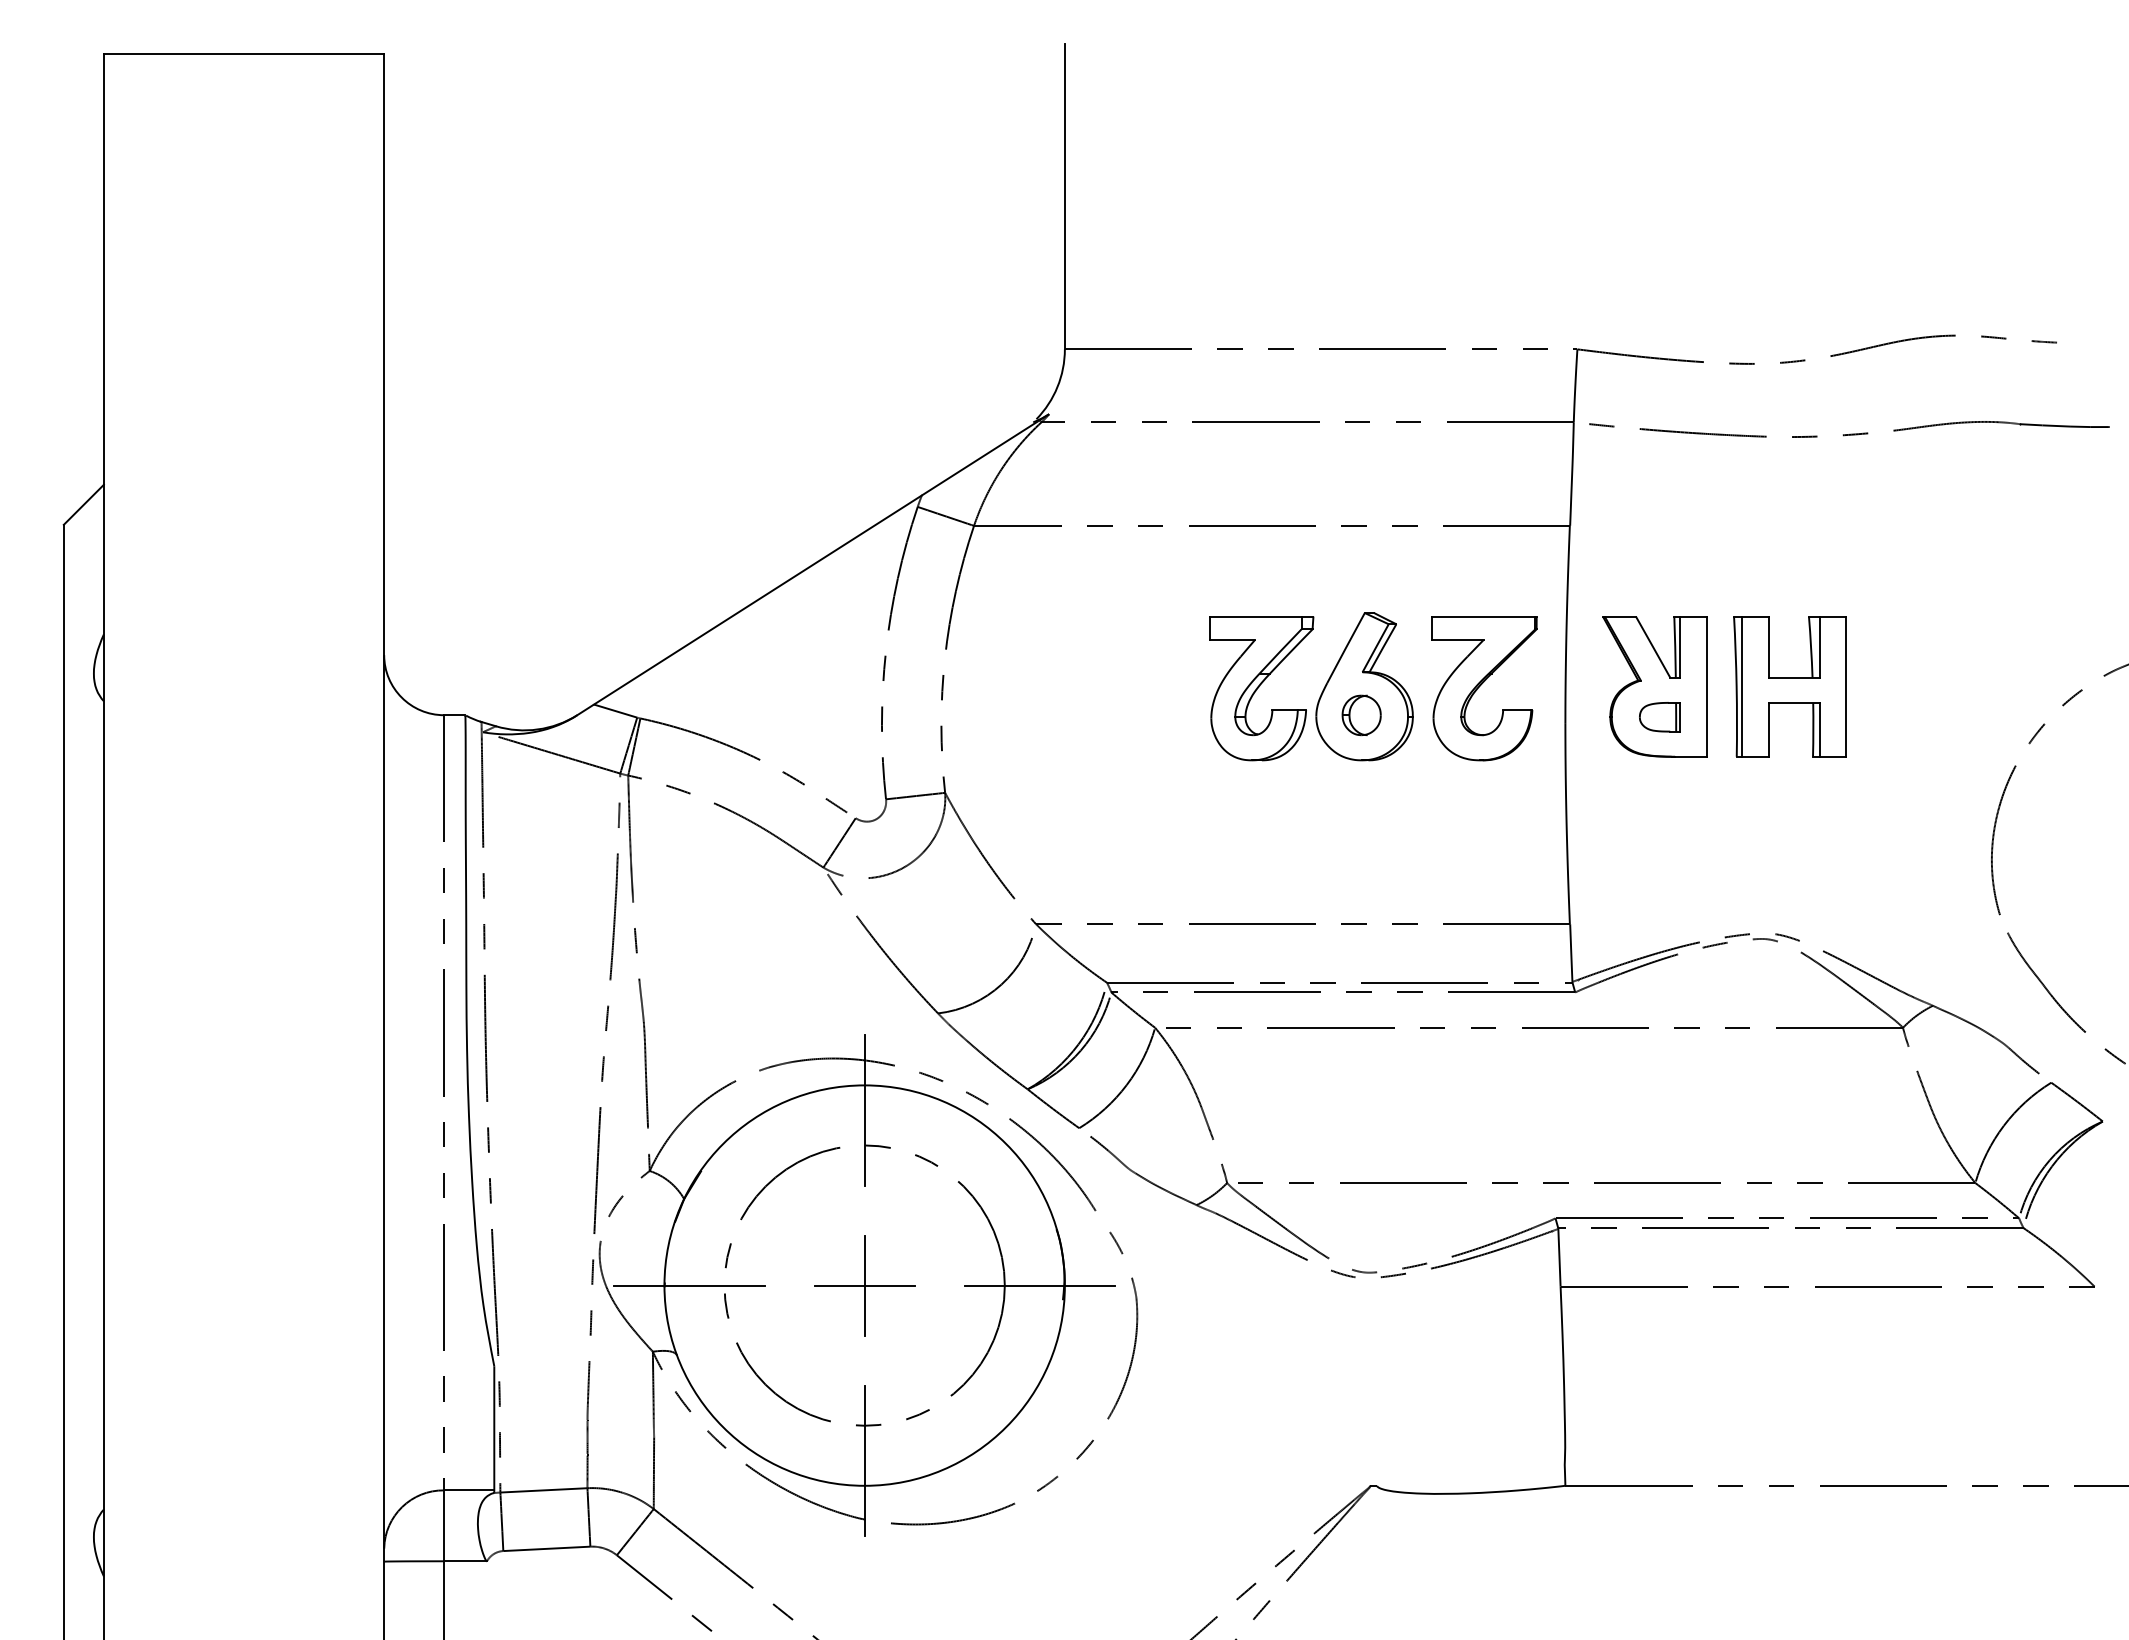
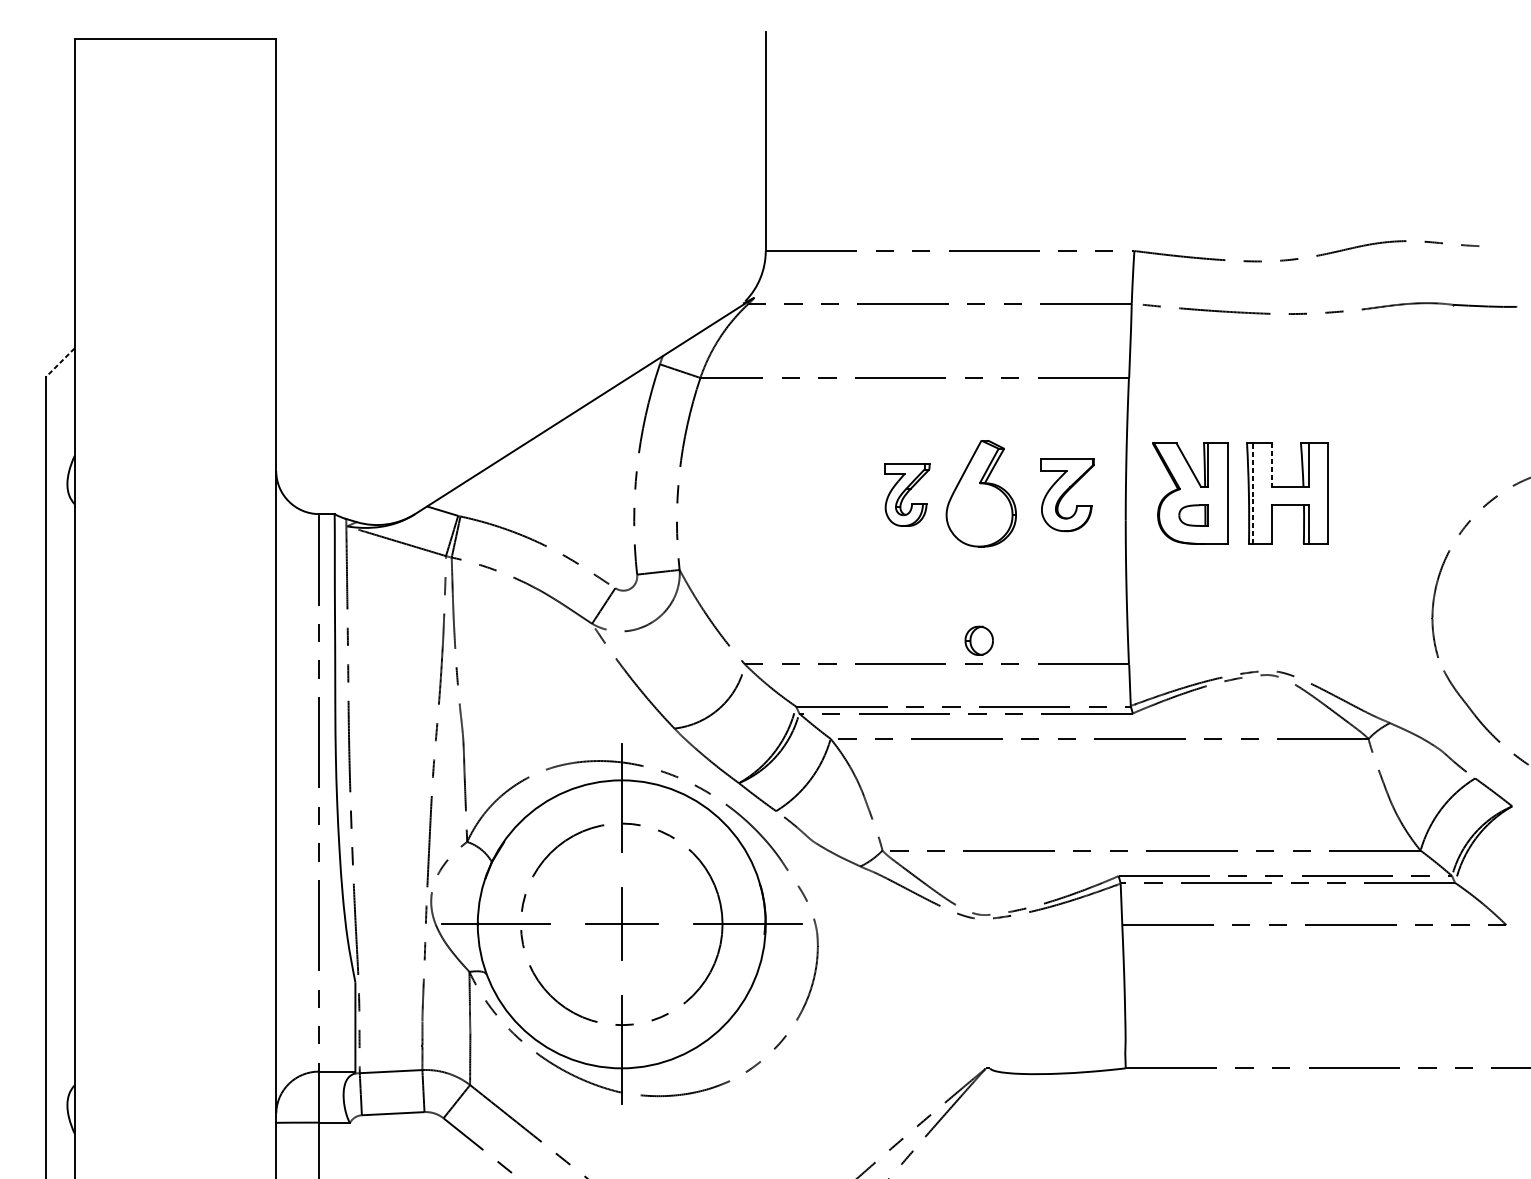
line: (83, 505) -> (59, 363), solid -> dashed
line: (1769, 647) -> (1272, 465), solid -> dashed
line: (1742, 686) -> (1253, 493), solid -> dashed
part: (1261, 688) -> (907, 494), size x0.6
part: (1484, 688) -> (1067, 494), size x0.7
part: (1361, 715) -> (979, 640), moved

